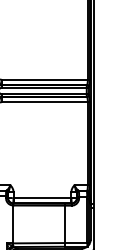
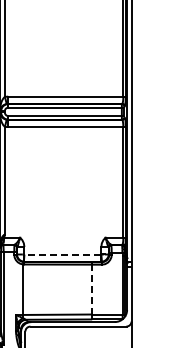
line: (42, 198) -> (62, 254), solid -> dashed
line: (64, 224) -> (92, 289), solid -> dashed

